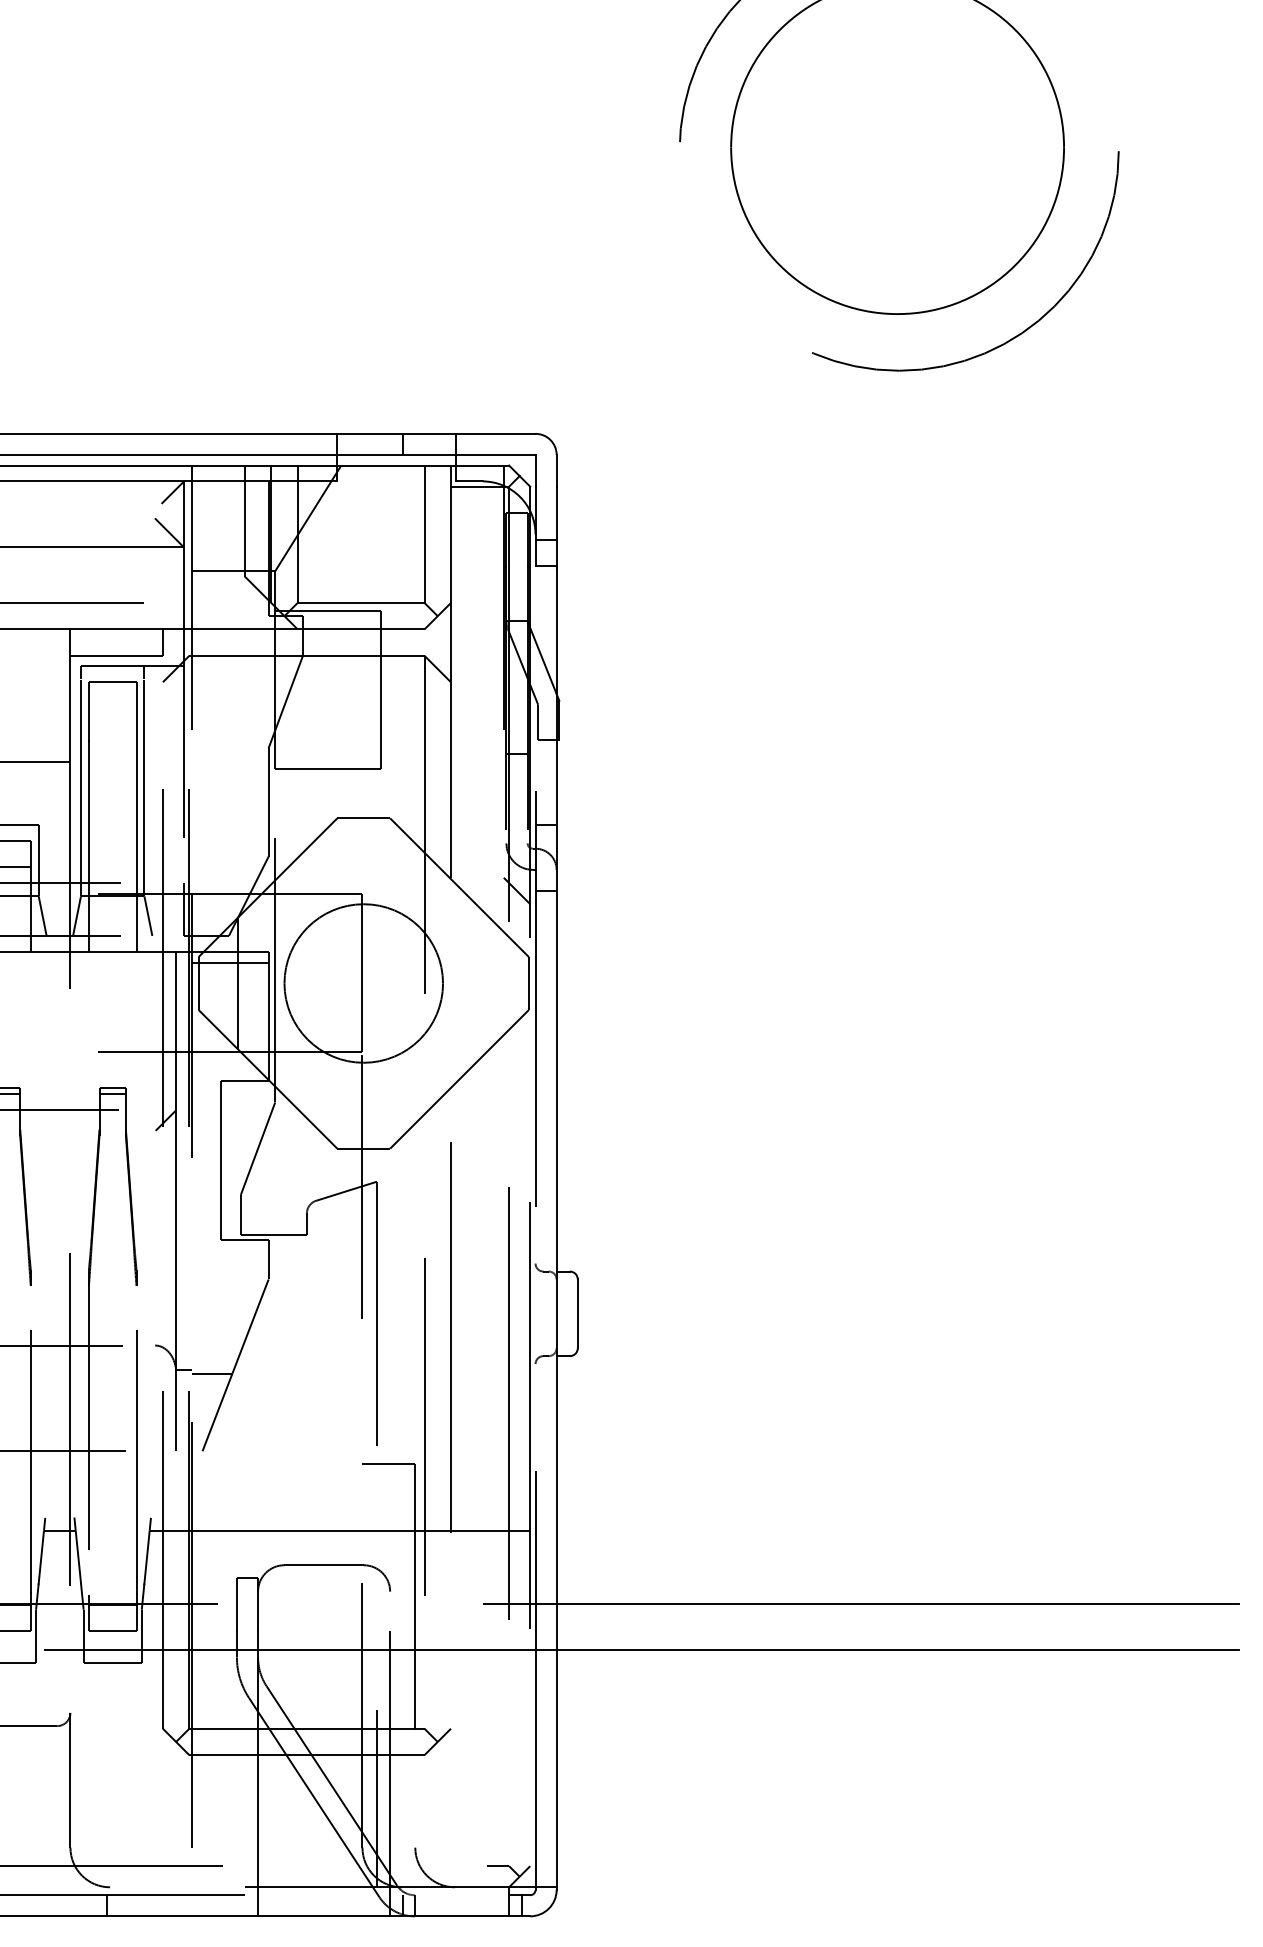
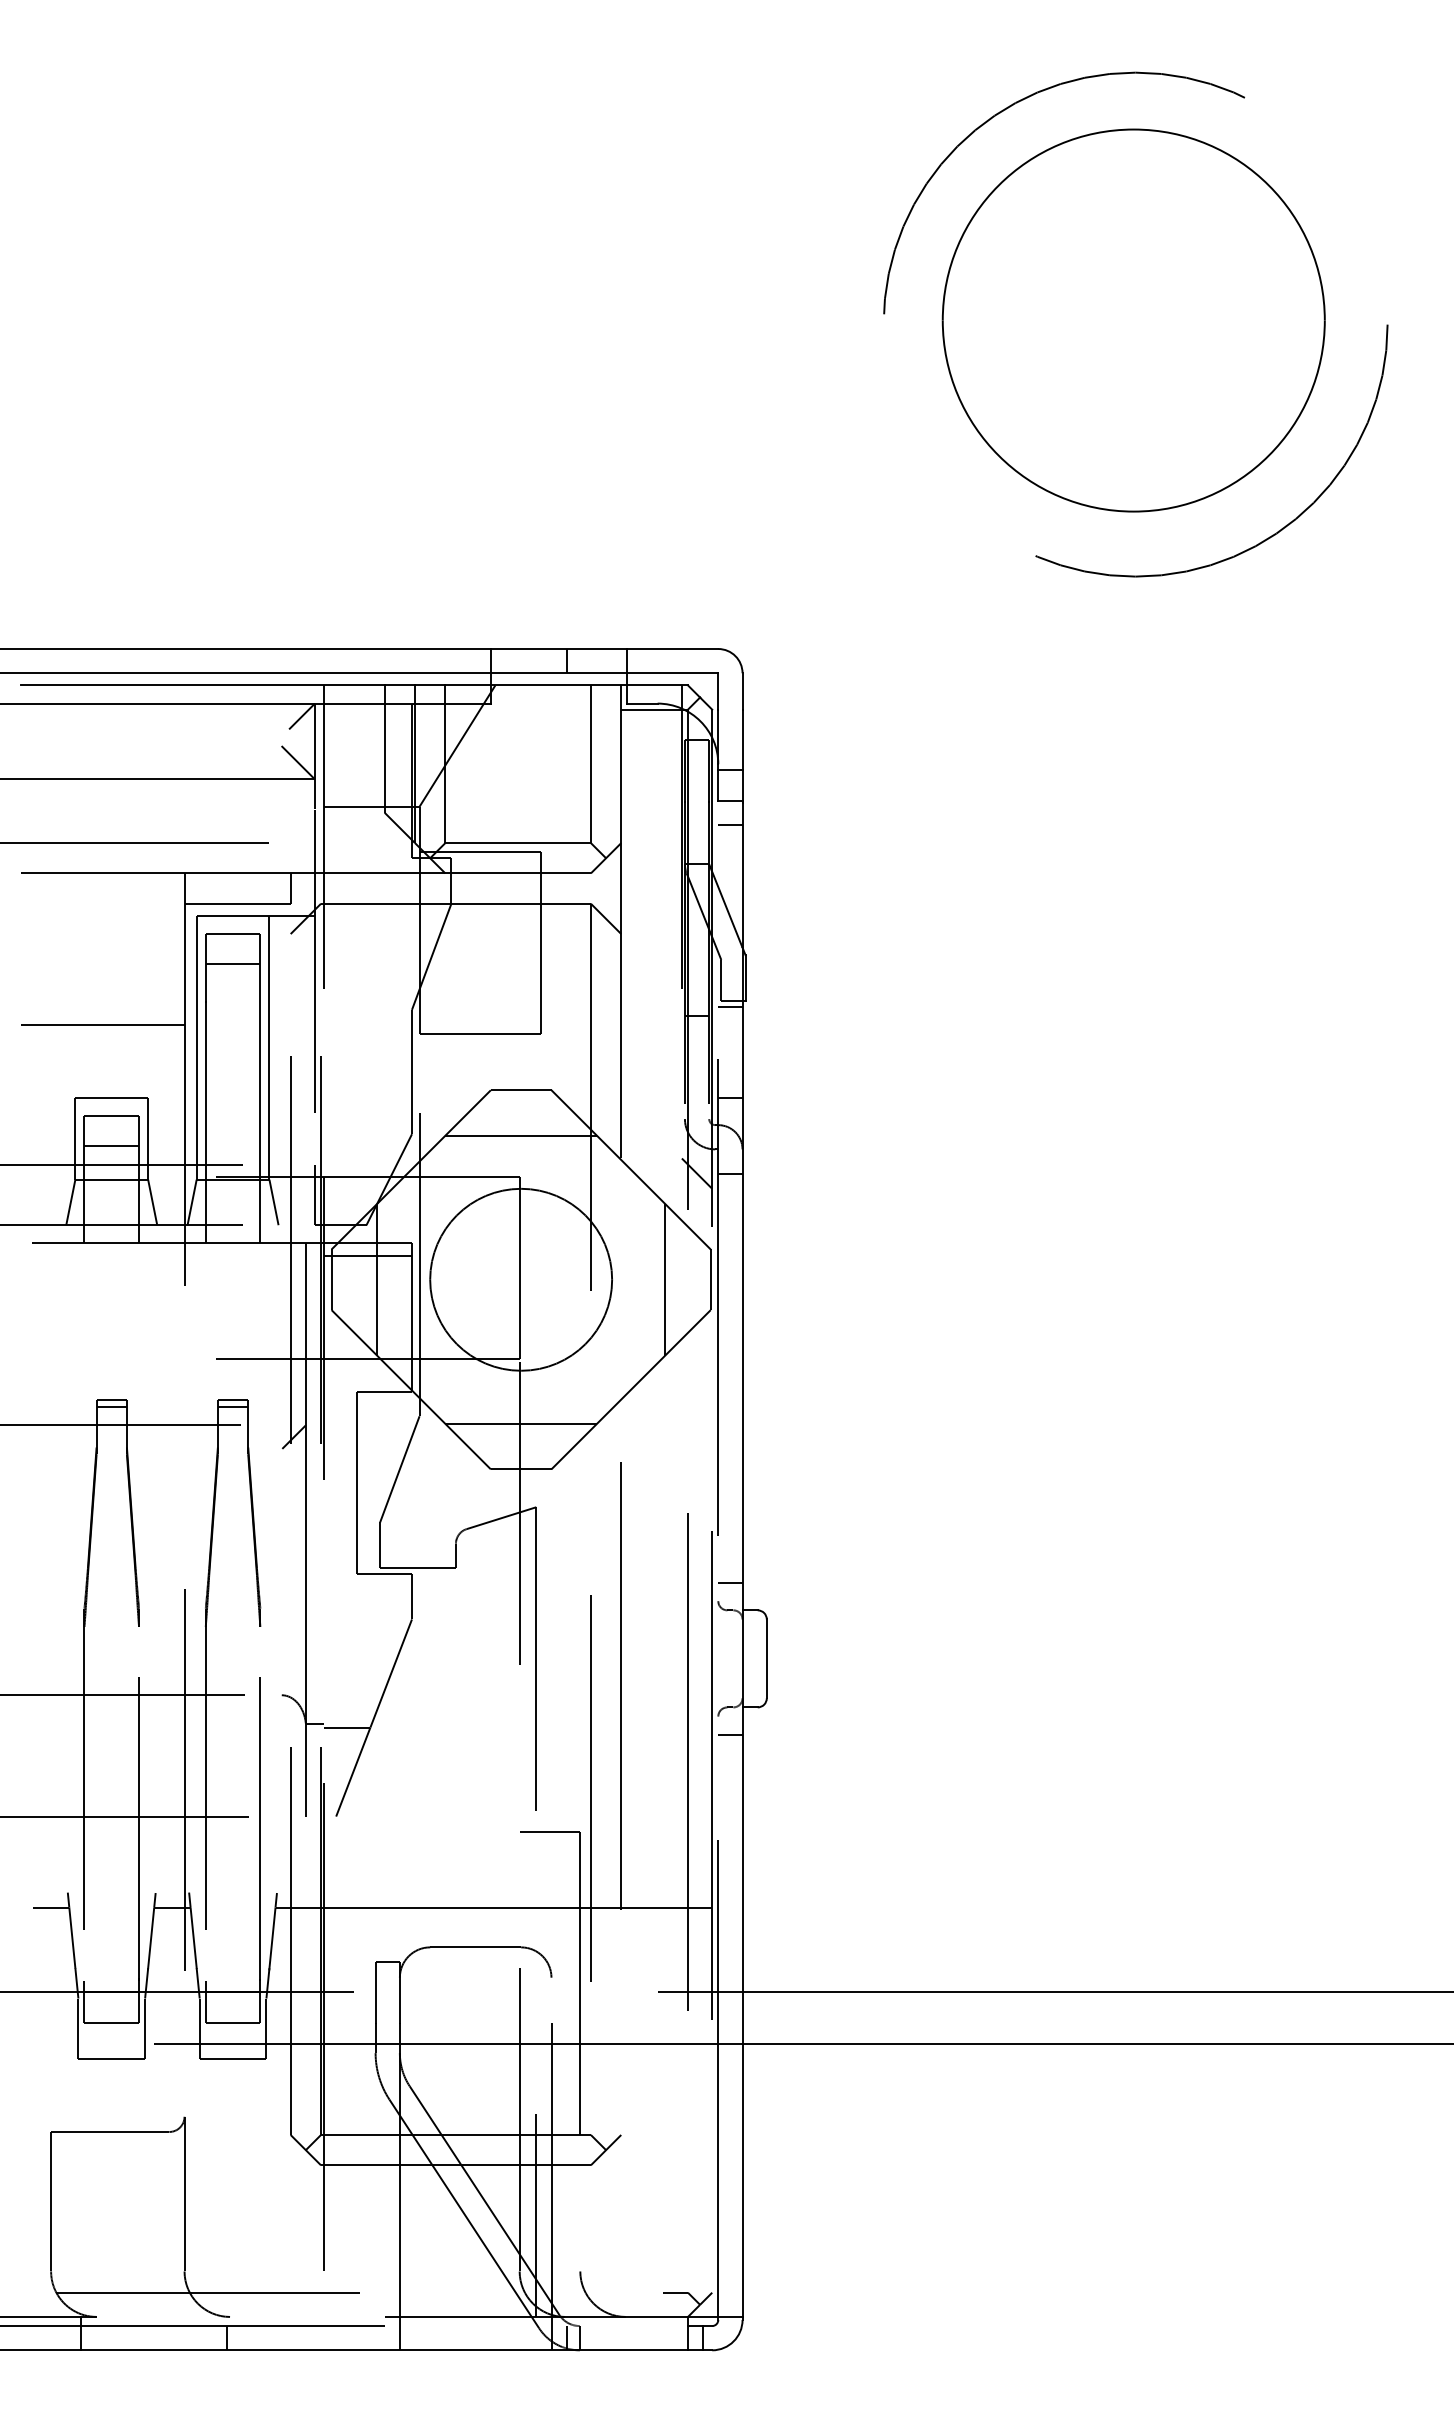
line: (546, 586) -> (730, 824), added
line: (112, 708) -> (232, 964), added
line: (546, 745) -> (730, 1006), added
line: (363, 857) -> (520, 1135), added
line: (489, 983) -> (665, 1279), added
line: (363, 1108) -> (520, 1423), added
line: (546, 1248) -> (730, 1583), added
line: (546, 1379) -> (730, 1734), added

